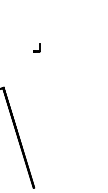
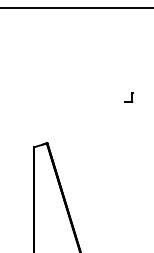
part: (36, 47) -> (128, 97), moved

